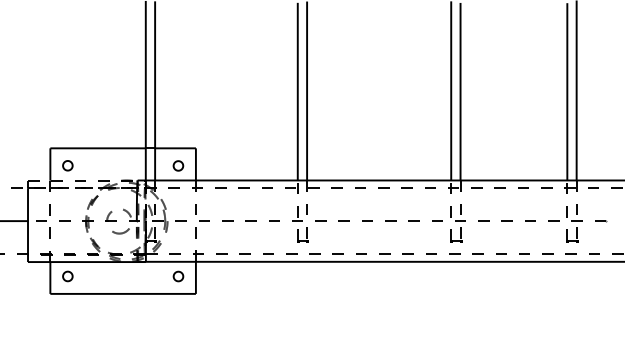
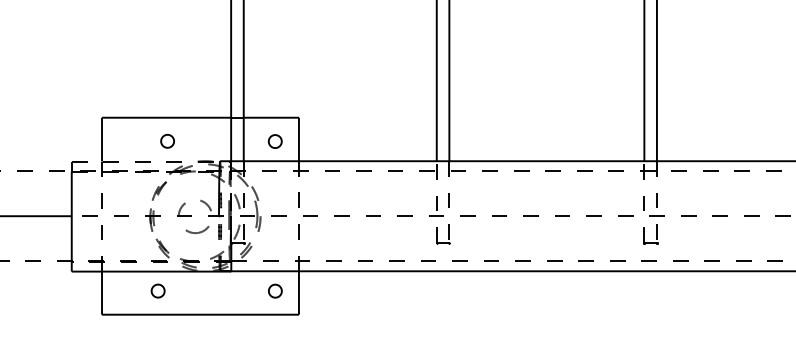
part: (67, 165) -> (167, 140), moved
part: (67, 276) -> (157, 291), moved

